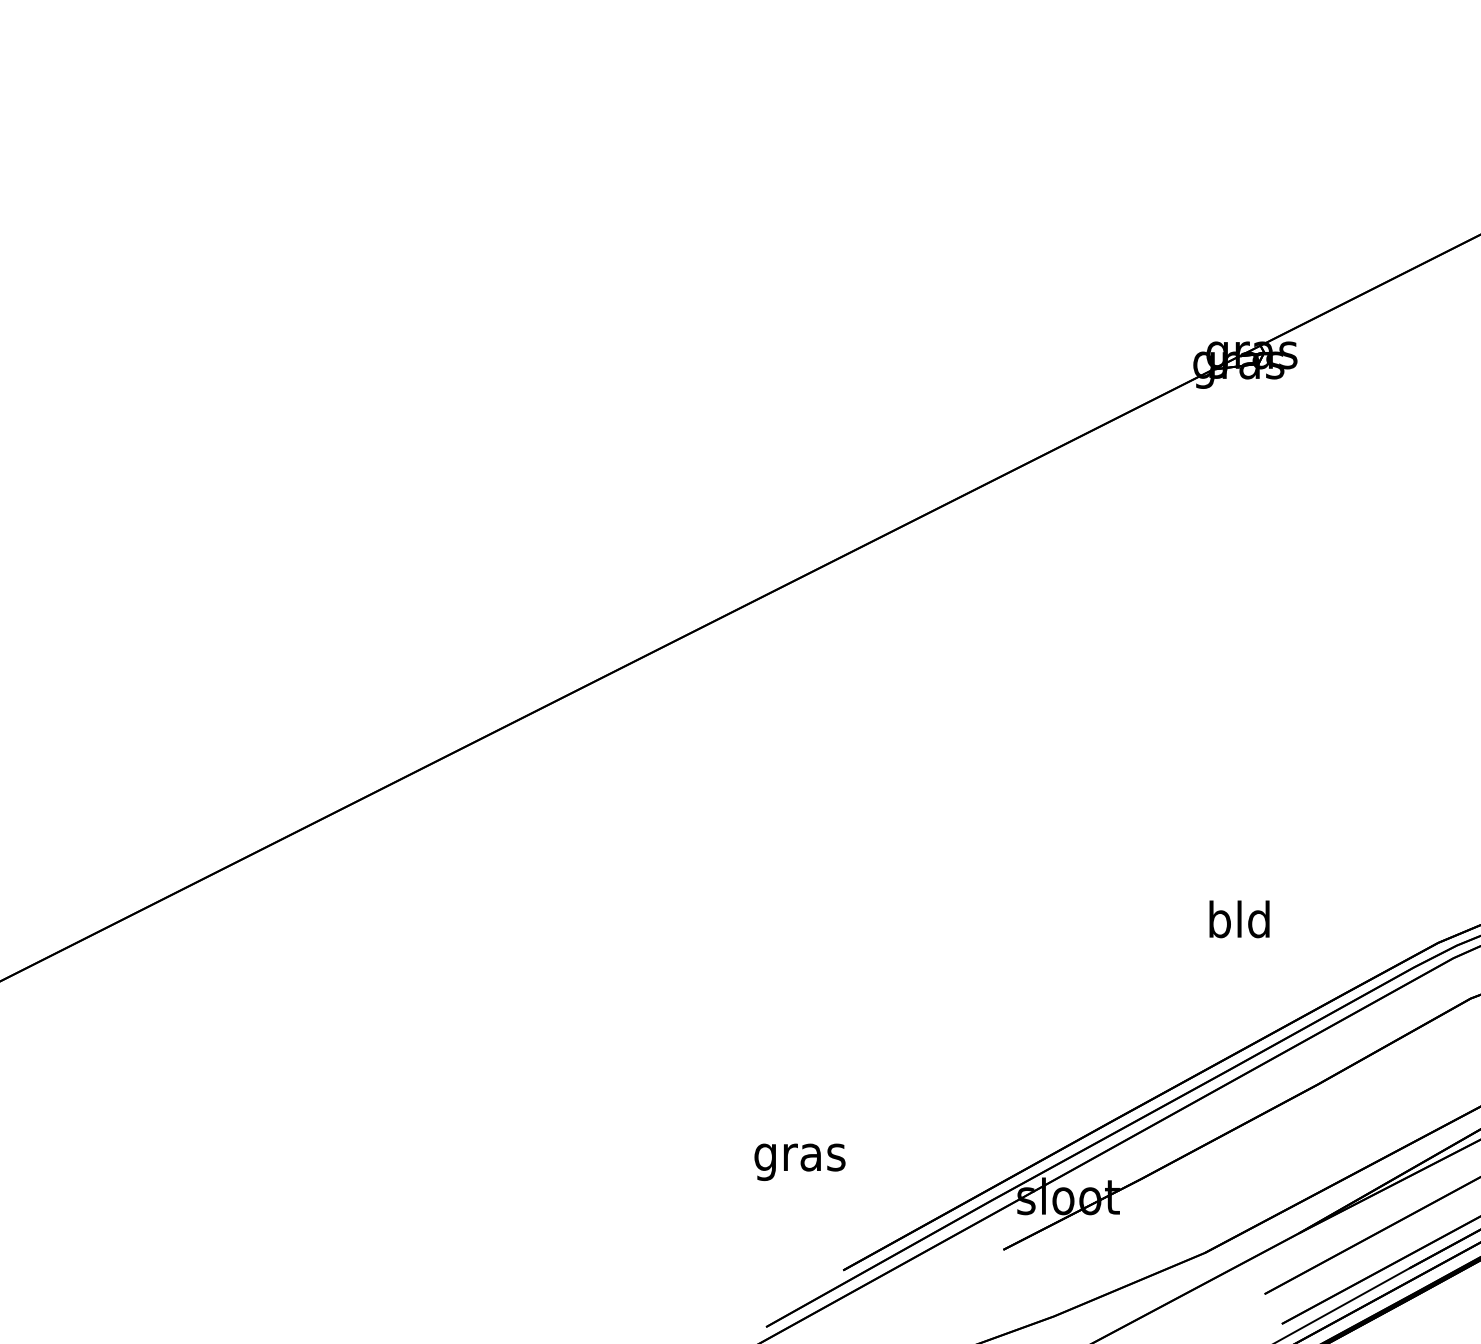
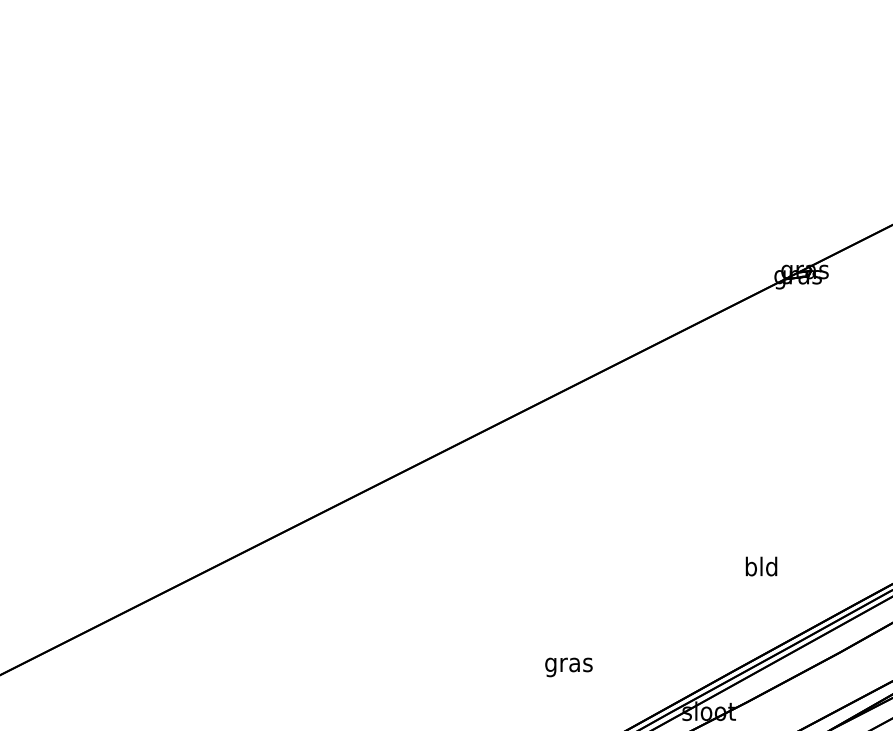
text: (1239, 919) -> (761, 566), moved
text: (799, 1162) -> (568, 667), moved

